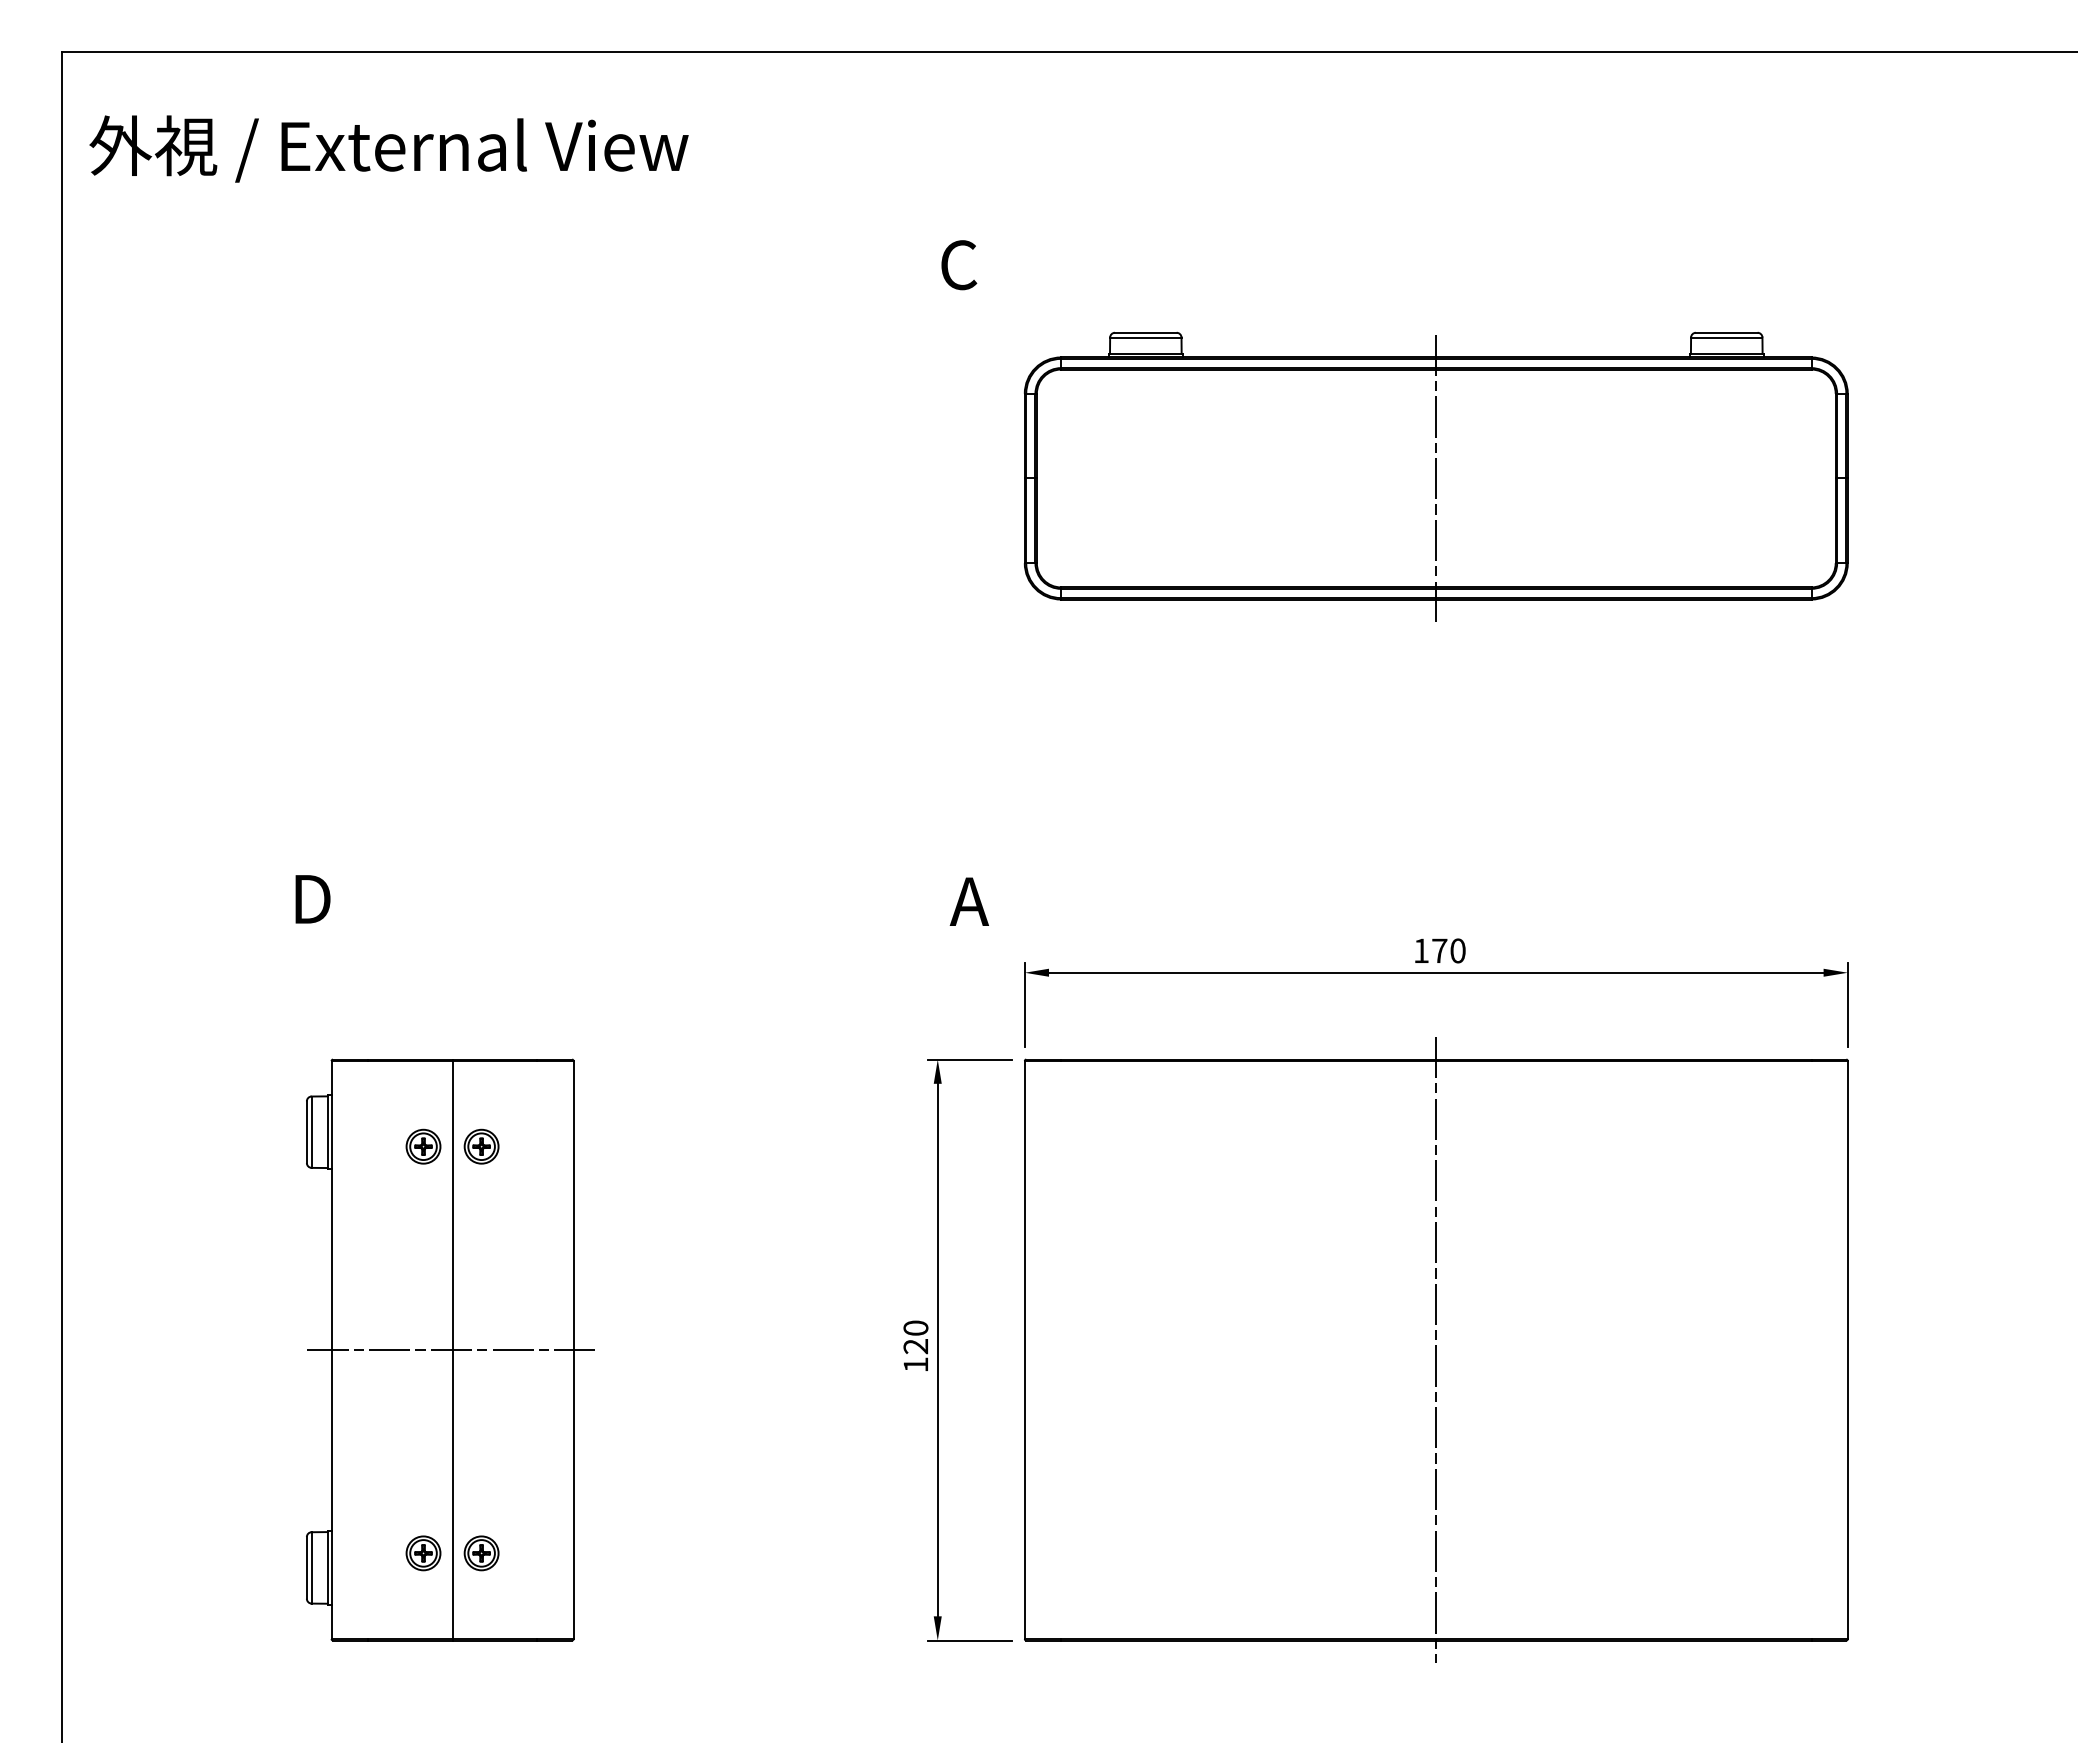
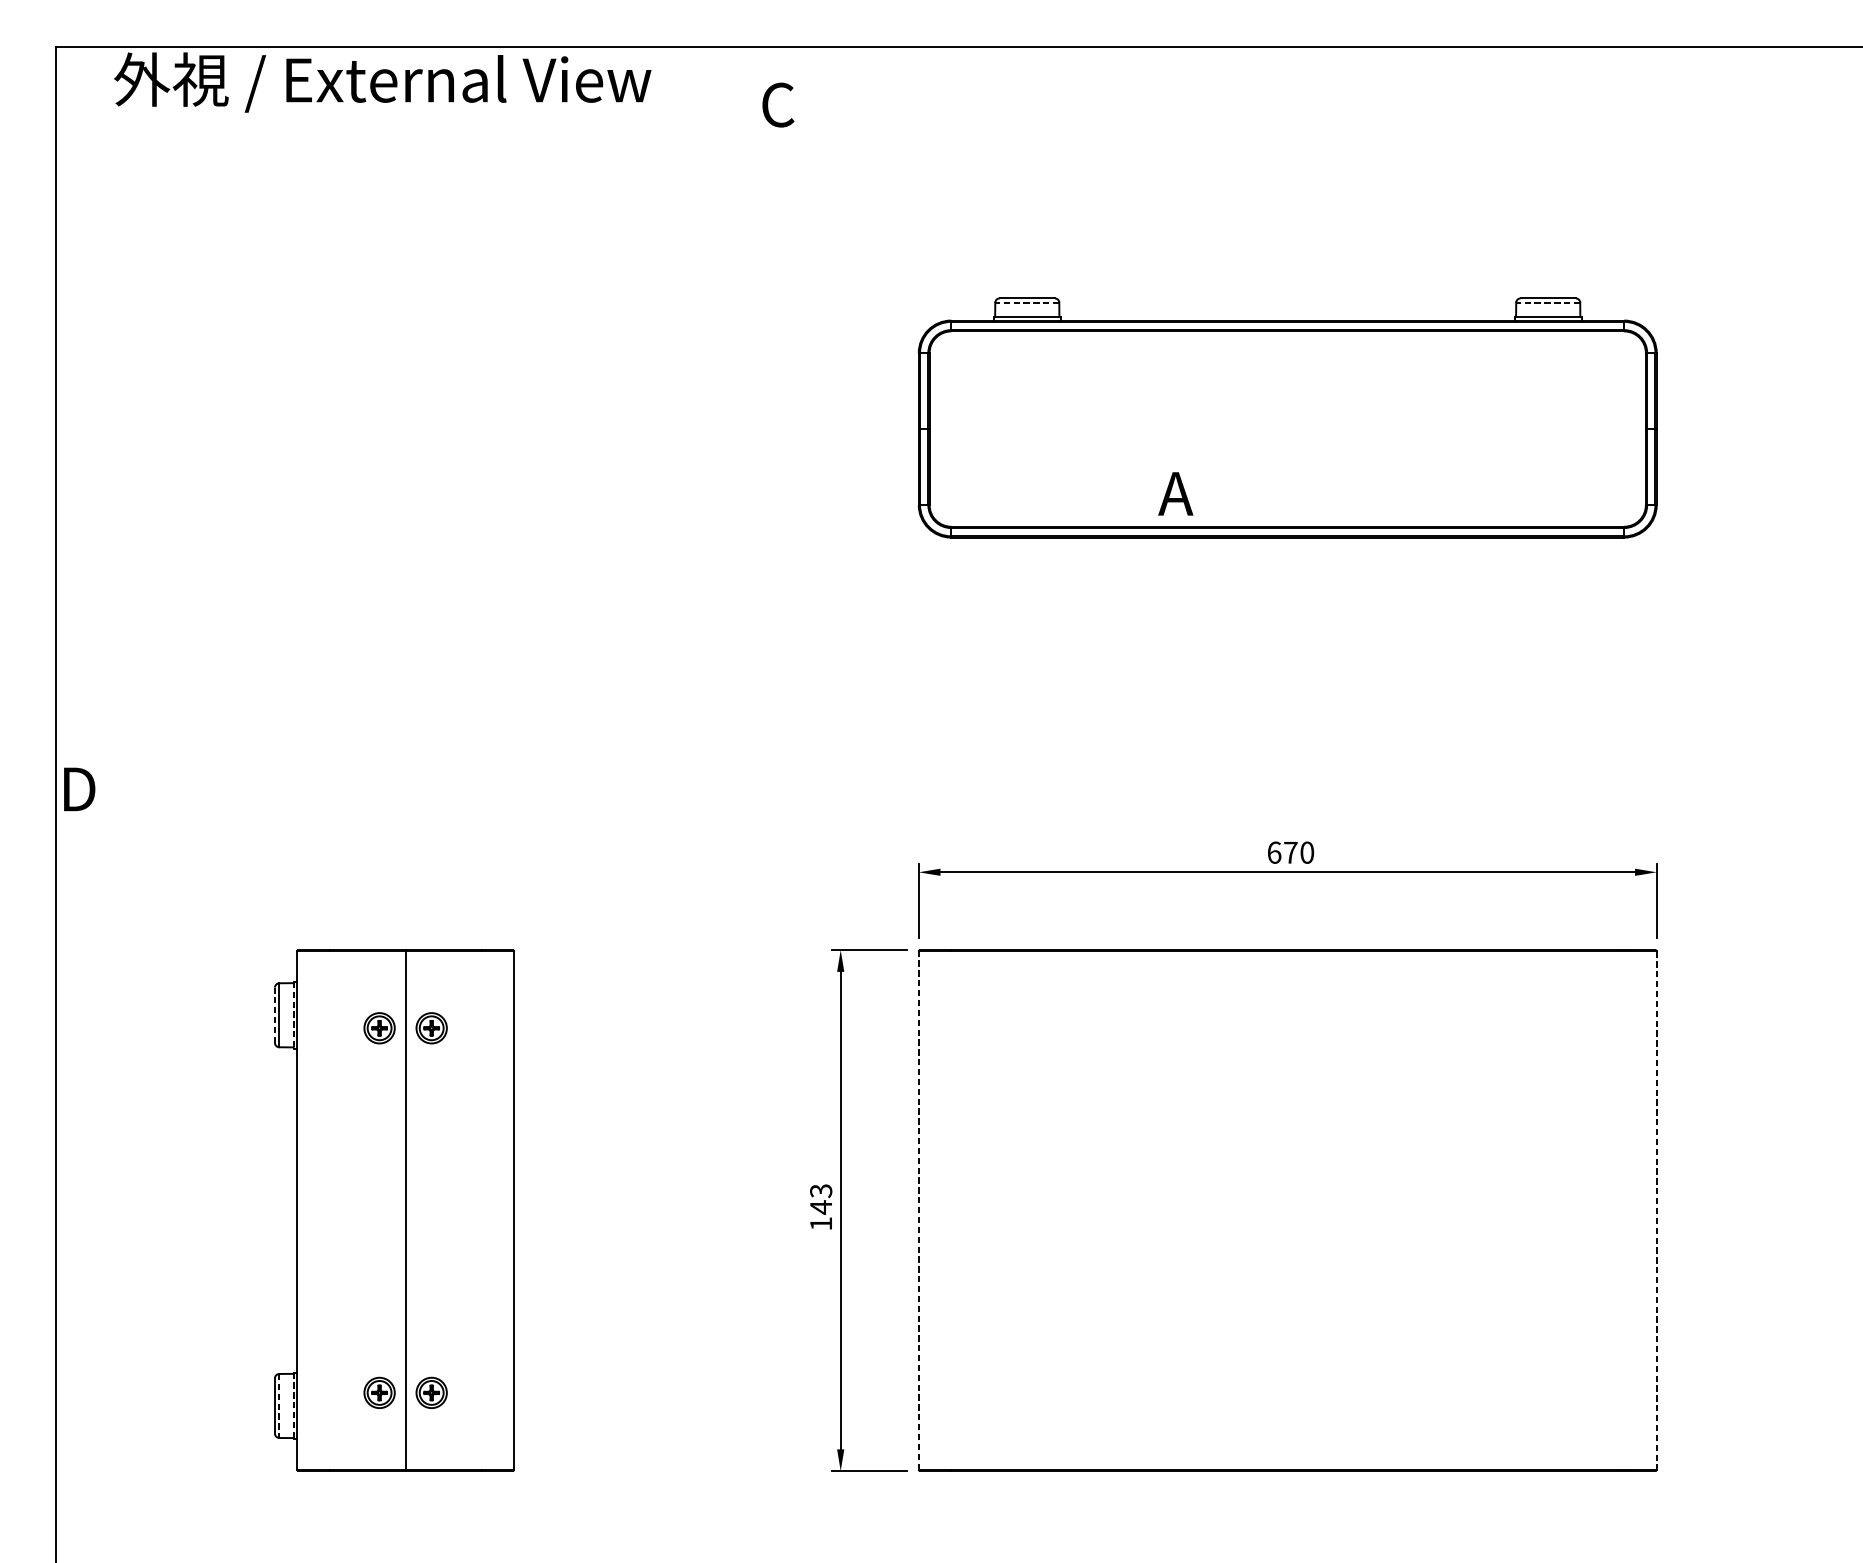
text: (388, 148) -> (382, 82), moved
text: (959, 265) -> (778, 105), moved
line: (1145, 337) -> (1026, 302), solid -> dashed
line: (1726, 337) -> (1547, 302), solid -> dashed
line: (1436, 478) -> (1287, 429), removed
text: (312, 899) -> (79, 789), moved
text: (968, 901) -> (1174, 493), moved
text: (1421, 950) -> (1274, 852), 170 -> 670
line: (306, 1132) -> (274, 1015), solid -> dashed
line: (327, 1132) -> (293, 1015), solid -> dashed
text: (915, 1337) -> (820, 1199), 120 -> 143
line: (1024, 1349) -> (918, 1210), solid -> dashed
line: (1436, 1349) -> (1287, 1210), removed
line: (452, 1350) -> (405, 1211), removed
line: (1847, 1350) -> (1656, 1211), solid -> dashed
line: (311, 1567) -> (279, 1405), solid -> dashed
line: (327, 1568) -> (293, 1406), solid -> dashed

